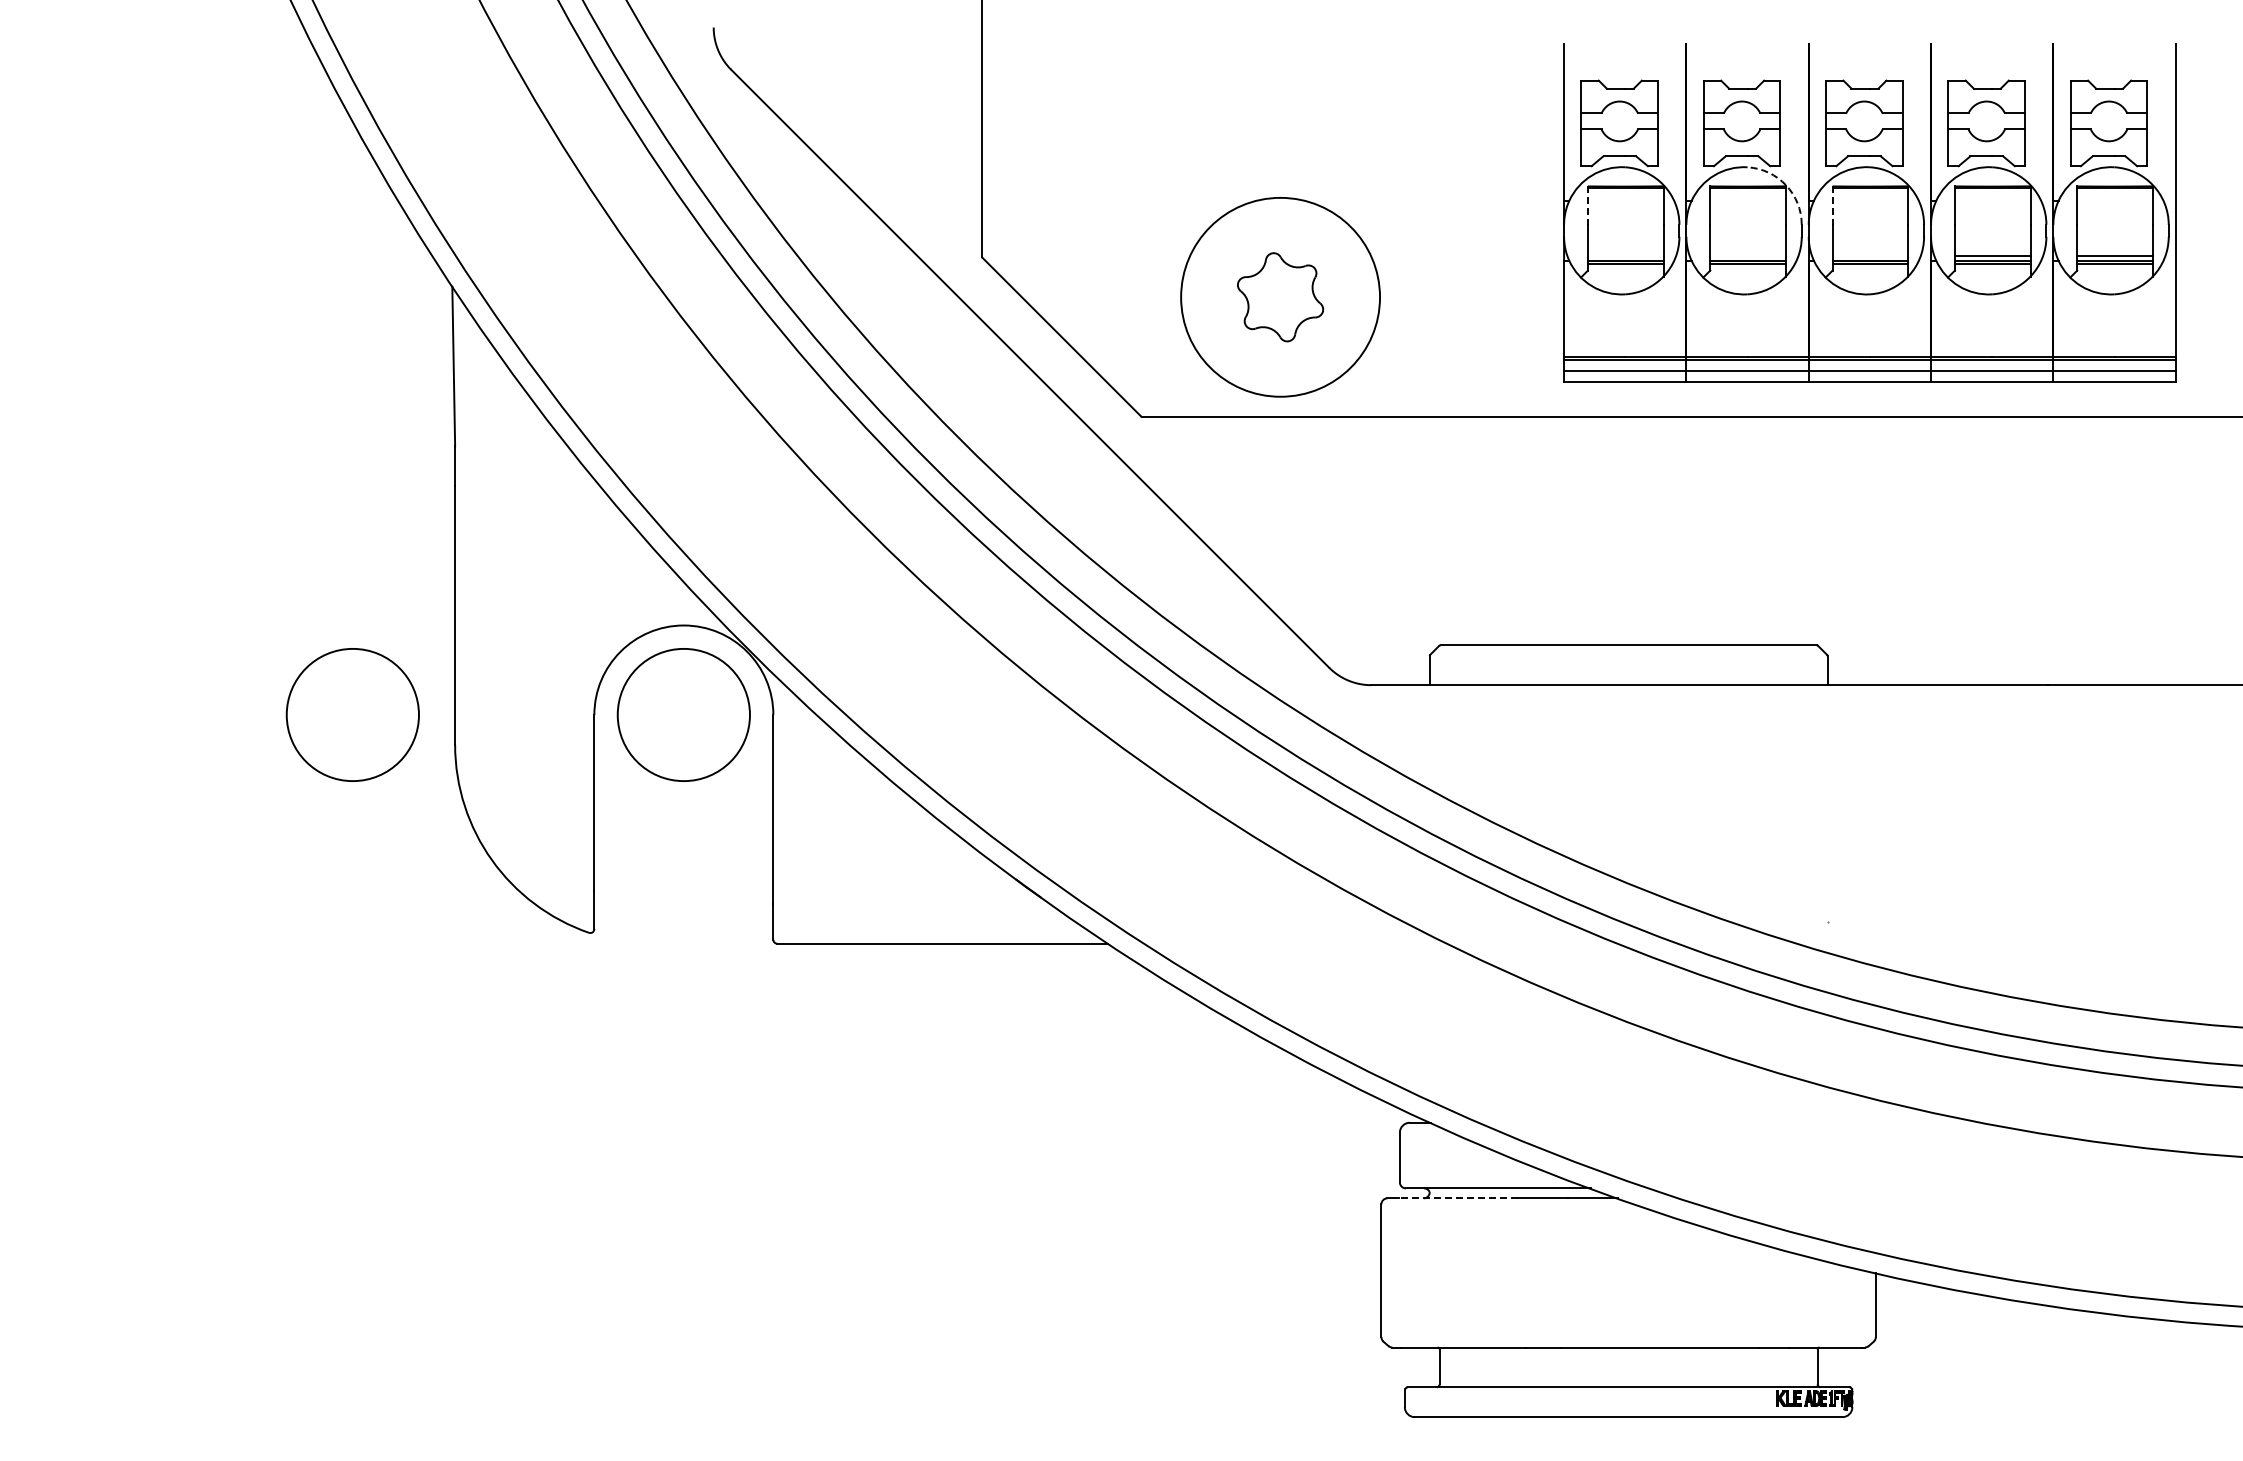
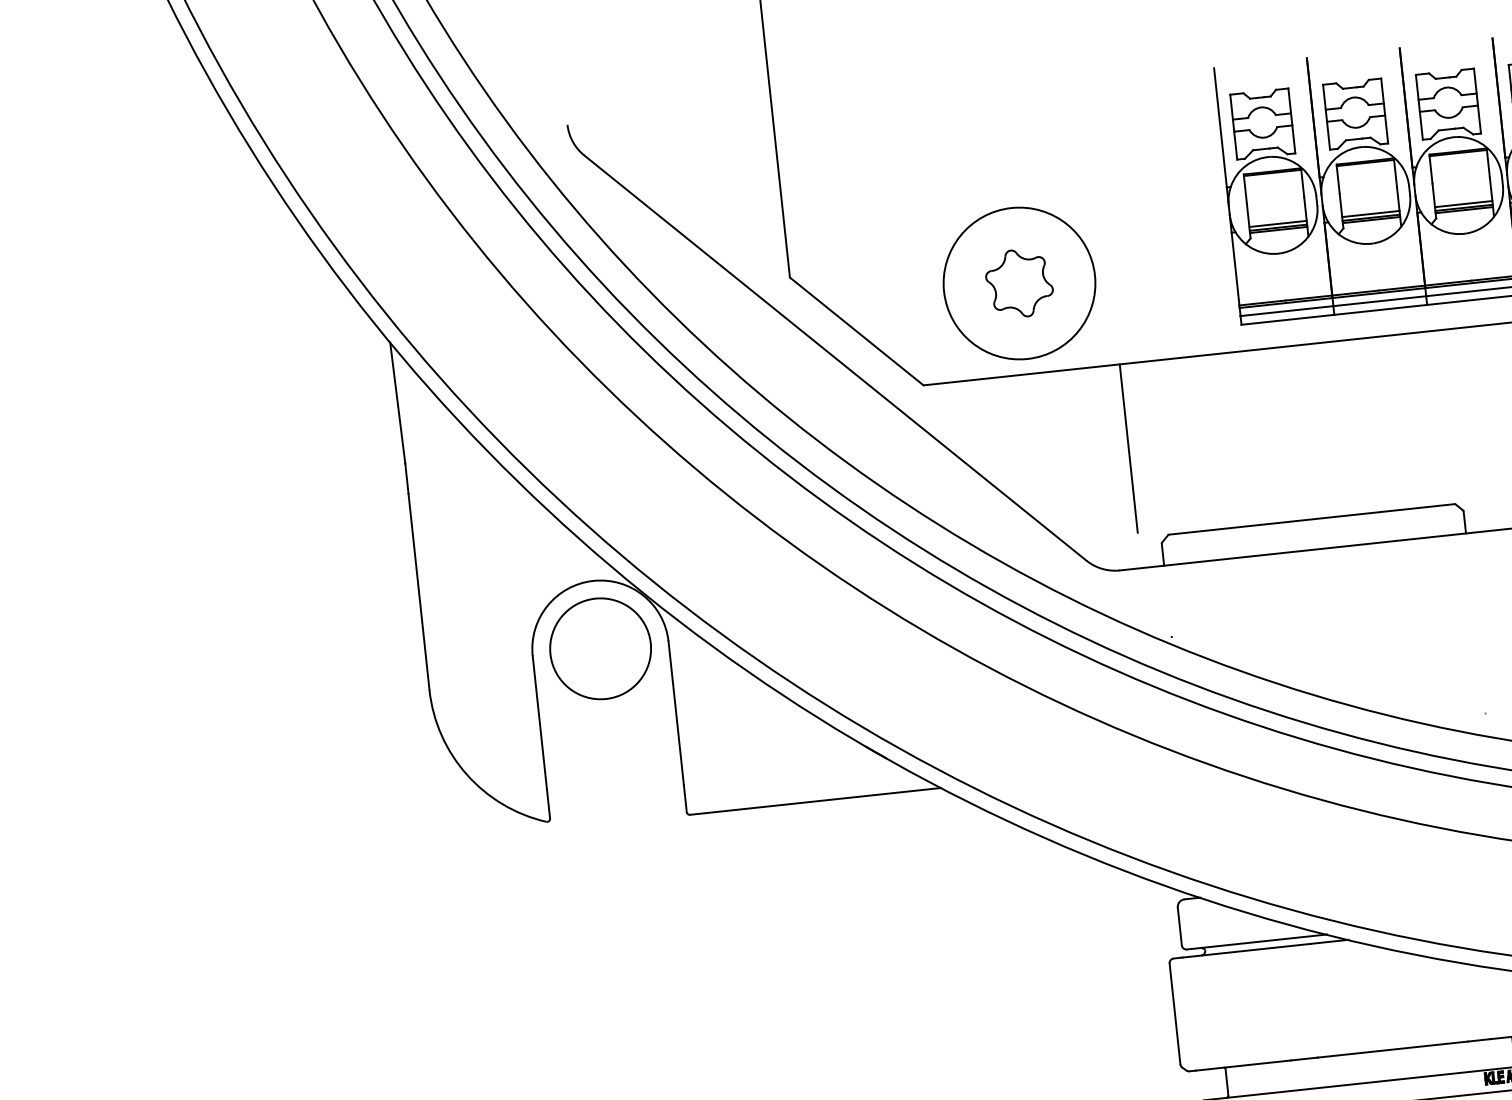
arc: (1786, 185) -> (1394, 157), dashed -> solid
line: (1587, 206) -> (1245, 189), dashed -> solid
line: (1832, 206) -> (1430, 169), dashed -> solid
line: (1625, 255) -> (1277, 223), added
line: (1747, 255) -> (1370, 213), added
line: (1870, 255) -> (1463, 203), added
line: (1399, 527) -> (1128, 448), added
circle: (352, 714) -> (349, 675), removed
line: (1457, 1198) -> (1226, 952), dashed -> solid

